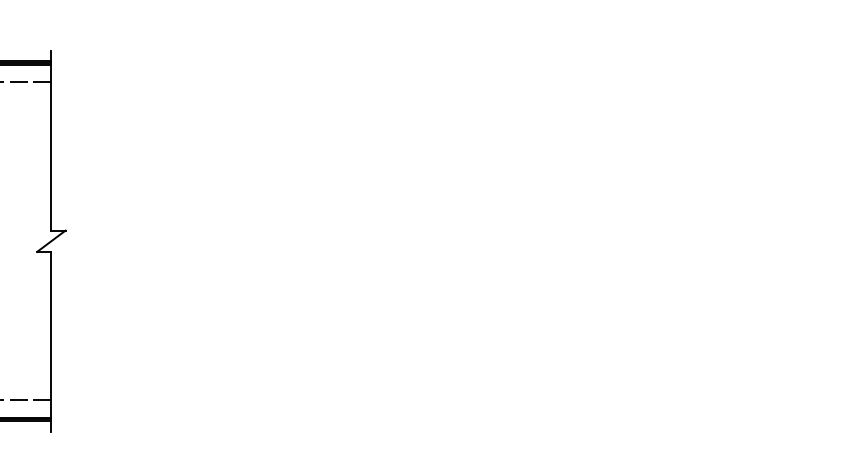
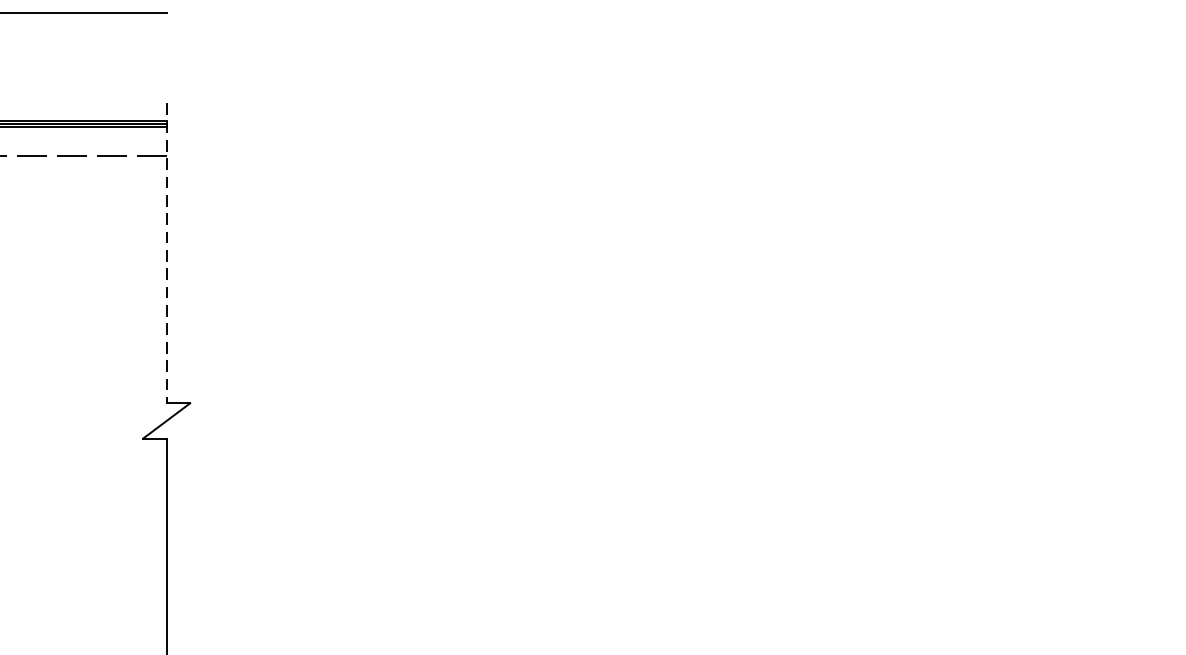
line: (51, 140) -> (166, 253), solid -> dashed

